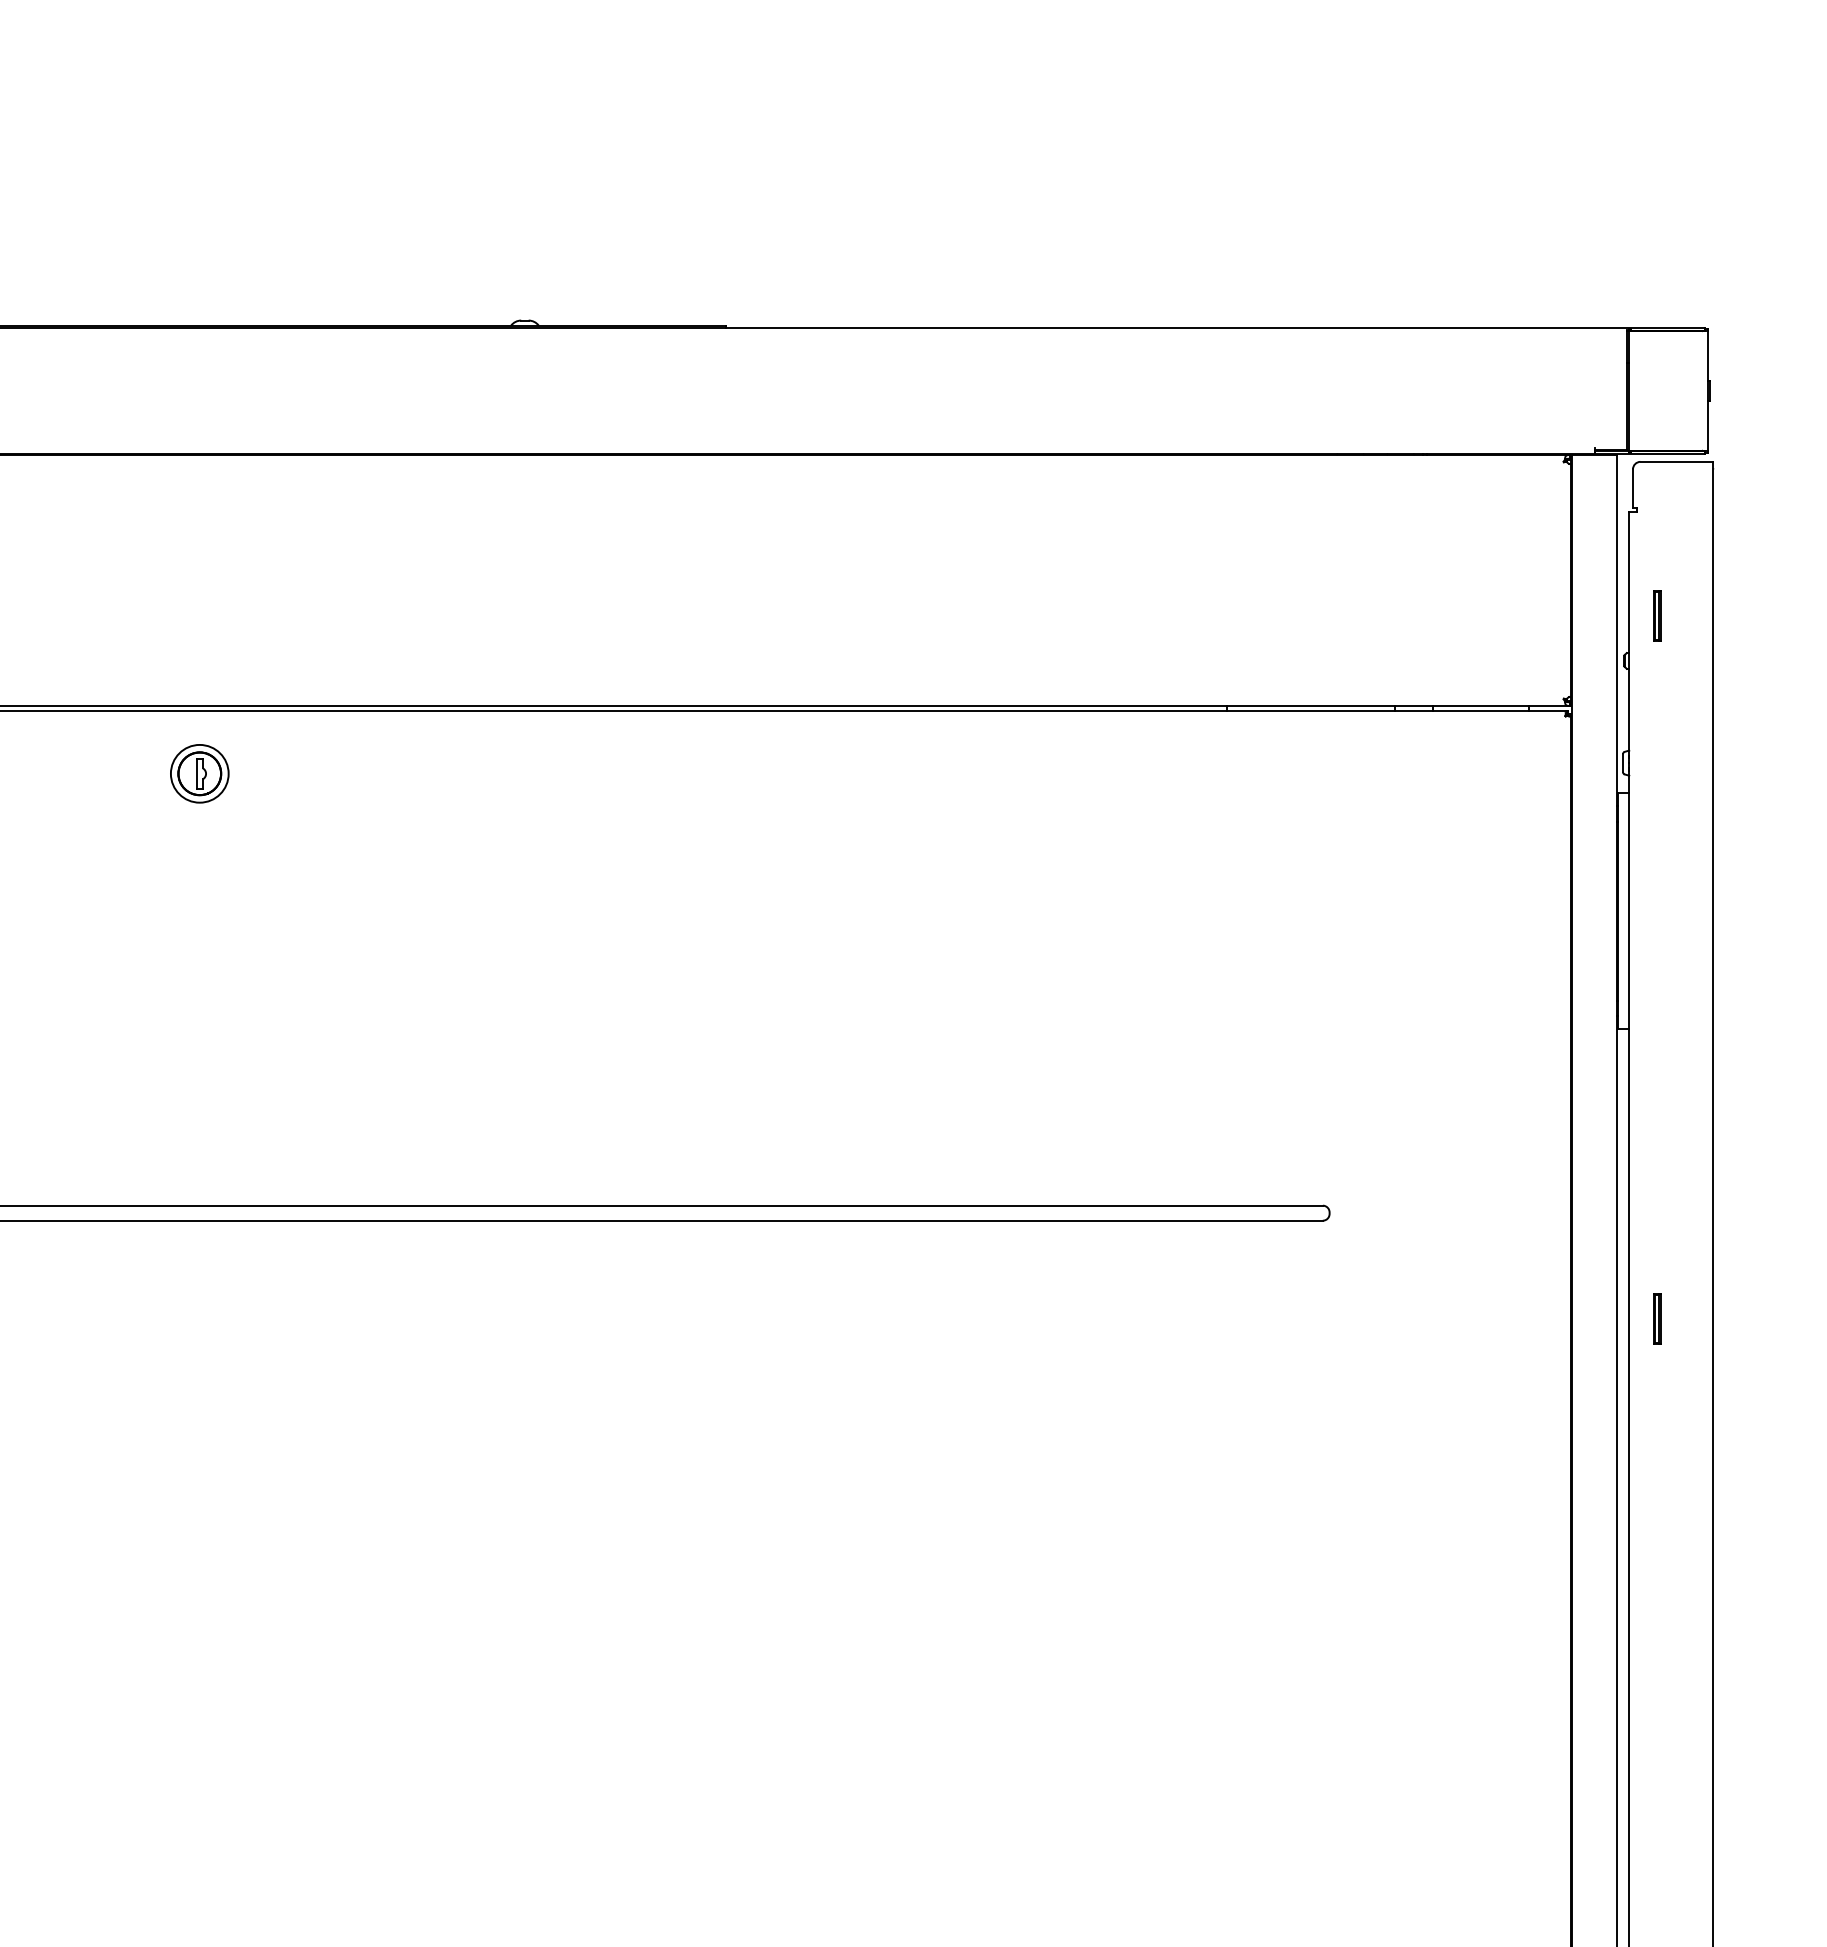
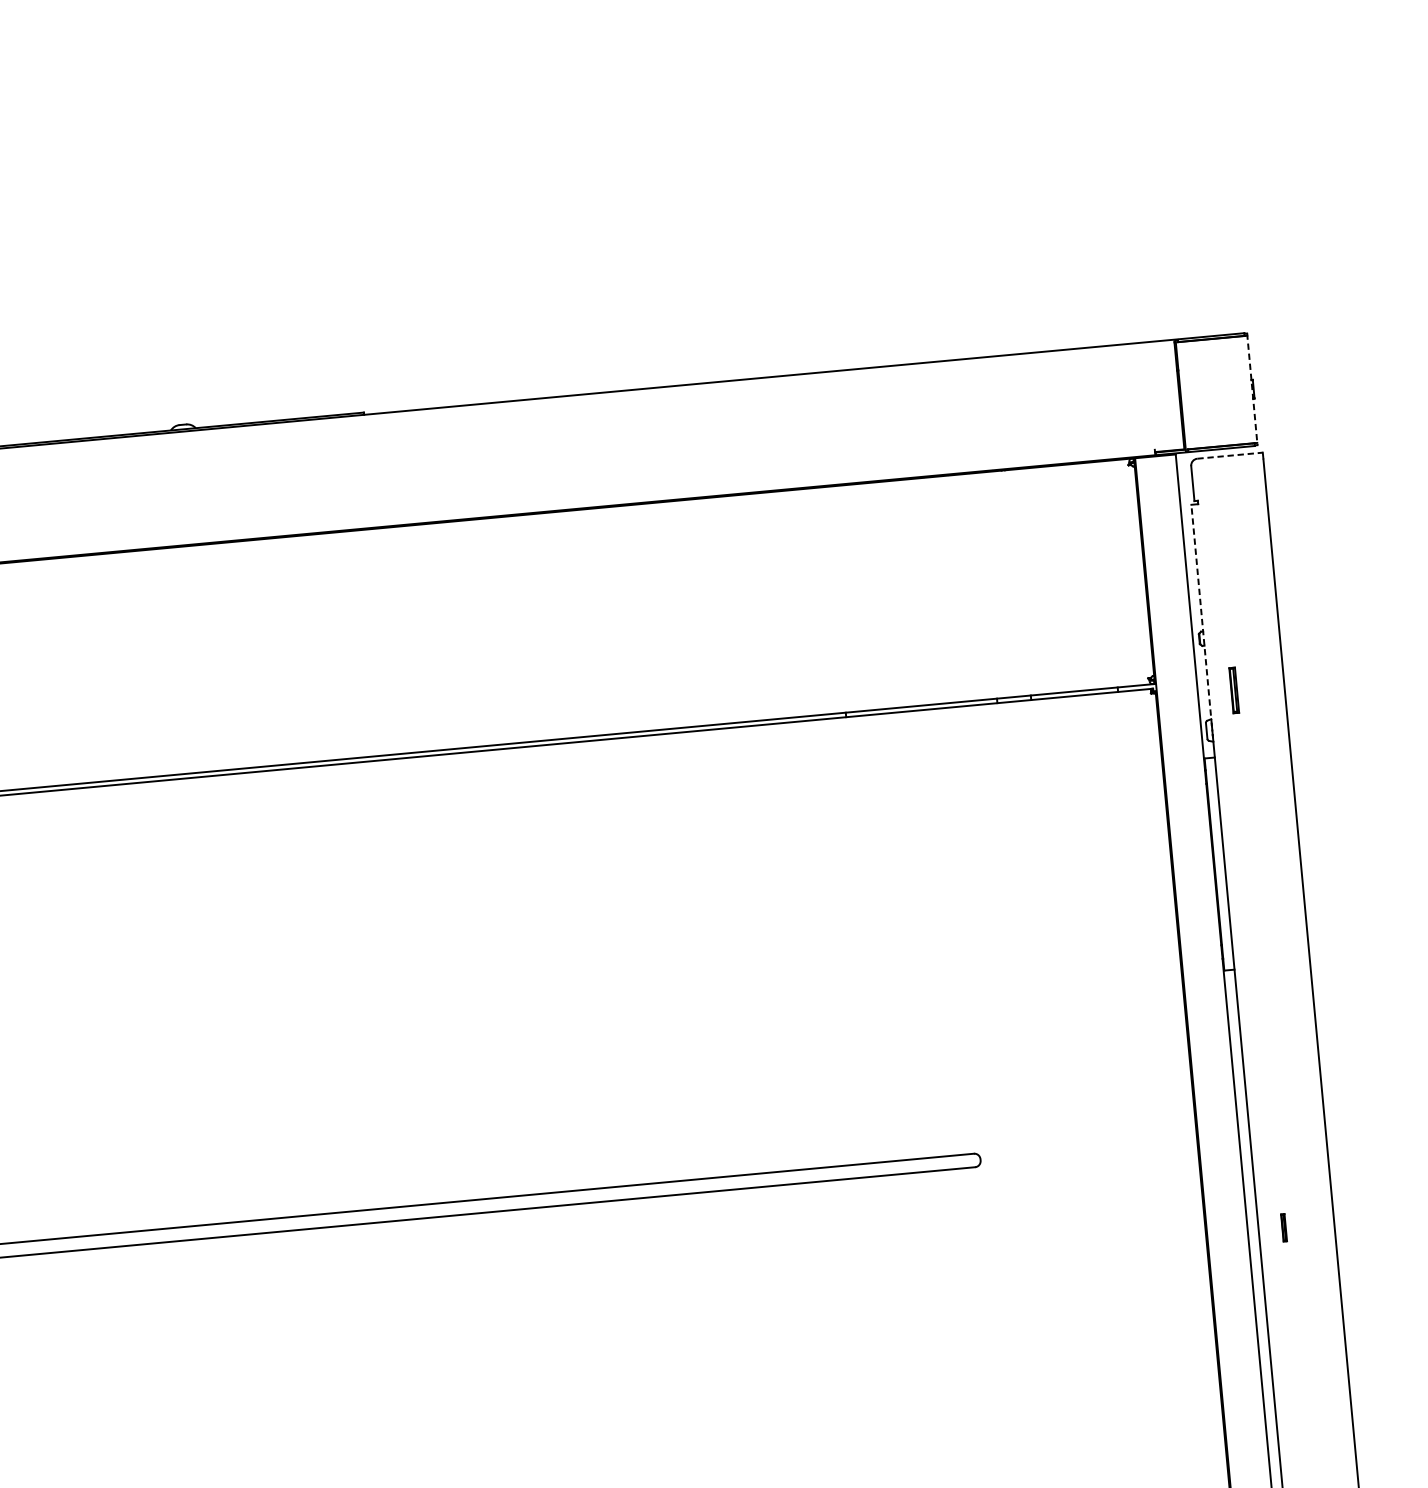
line: (1708, 391) -> (1252, 389), solid -> dashed
line: (1677, 461) -> (1230, 455), solid -> dashed
part: (1657, 615) -> (1234, 689), moved
line: (1629, 634) -> (1201, 614), solid -> dashed
part: (1657, 1318) -> (1284, 1227), size x0.6

